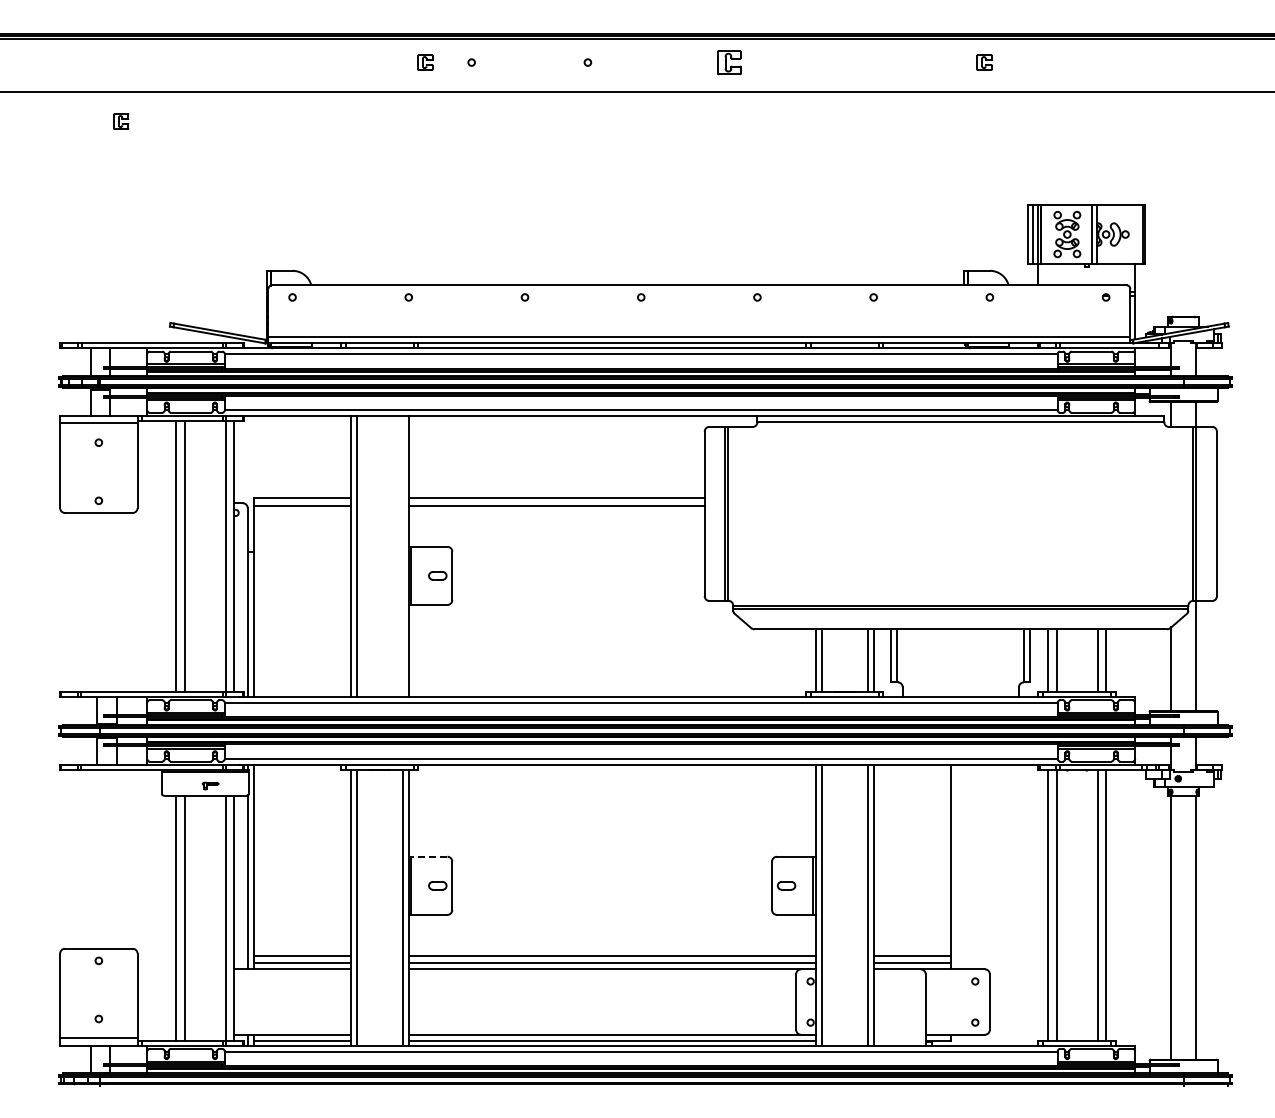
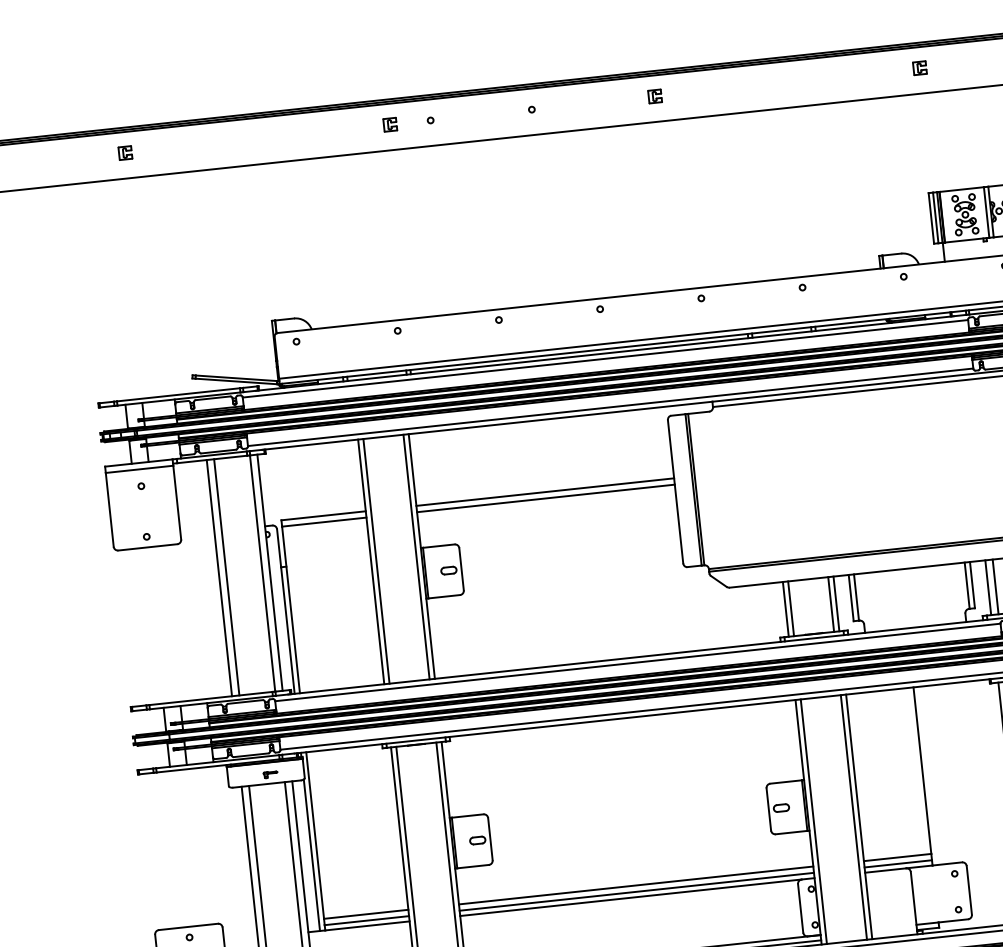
part: (729, 62) -> (655, 96), size x0.62
part: (984, 62) -> (919, 68), moved
part: (121, 121) -> (125, 152), moved
line: (402, 556) -> (416, 557), added
line: (428, 856) -> (466, 815), dashed -> solid

